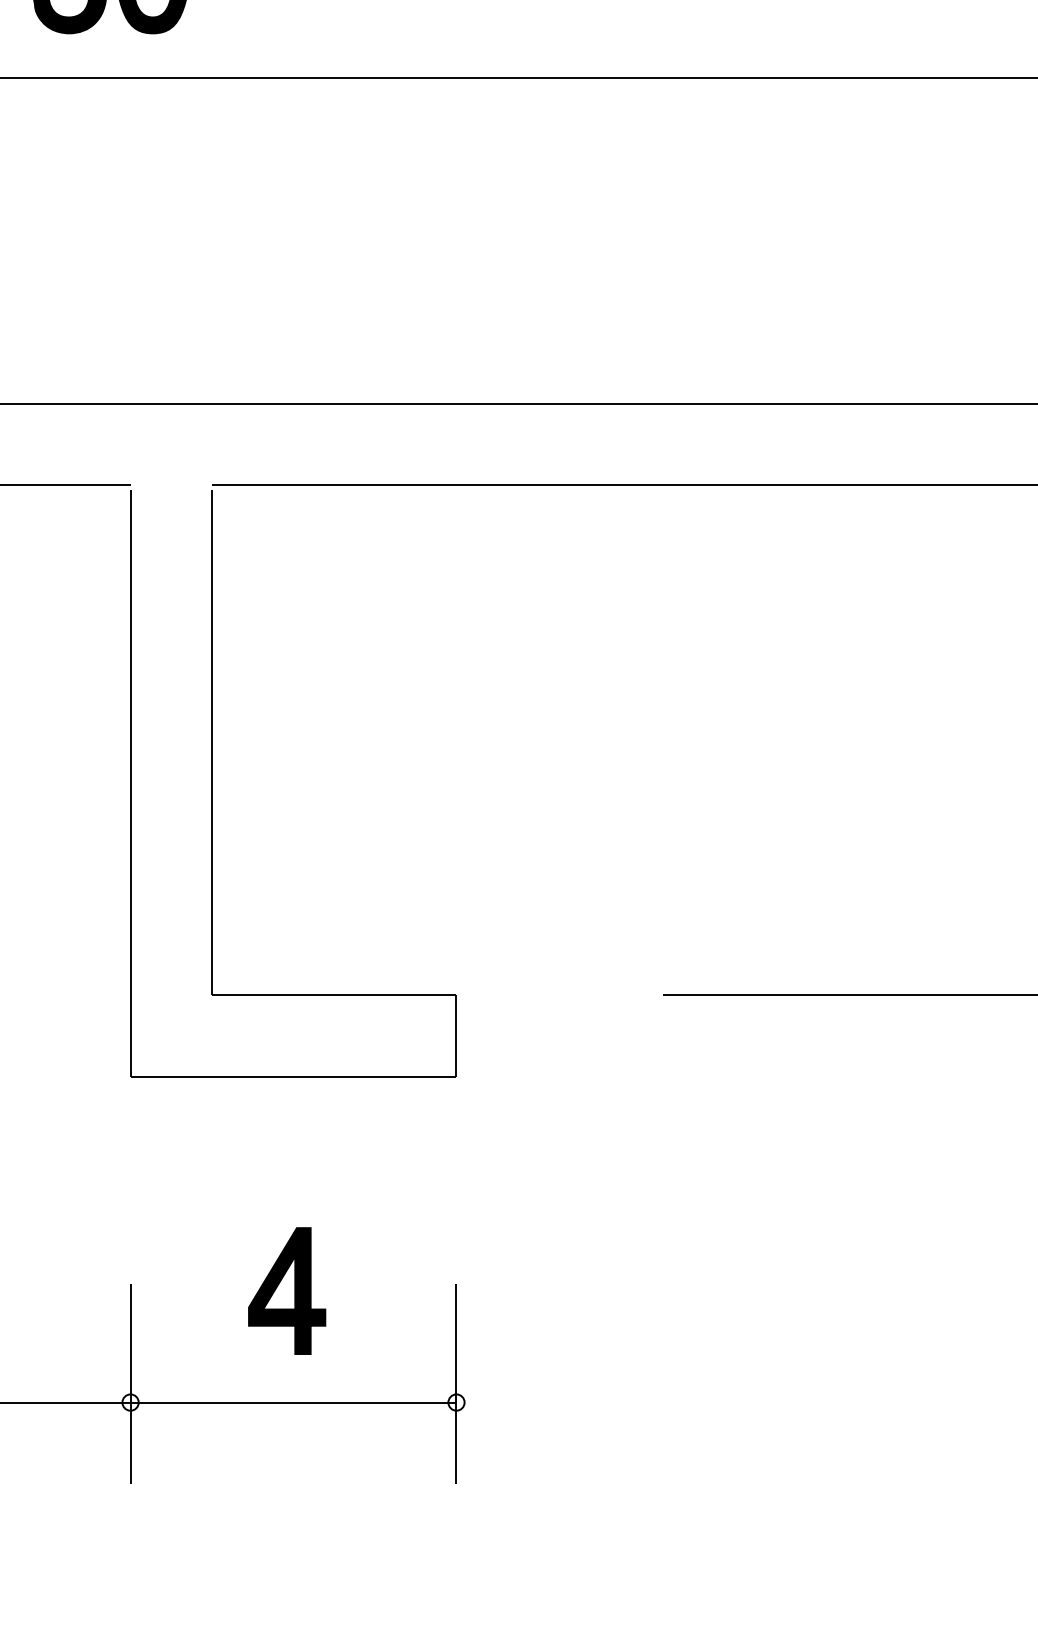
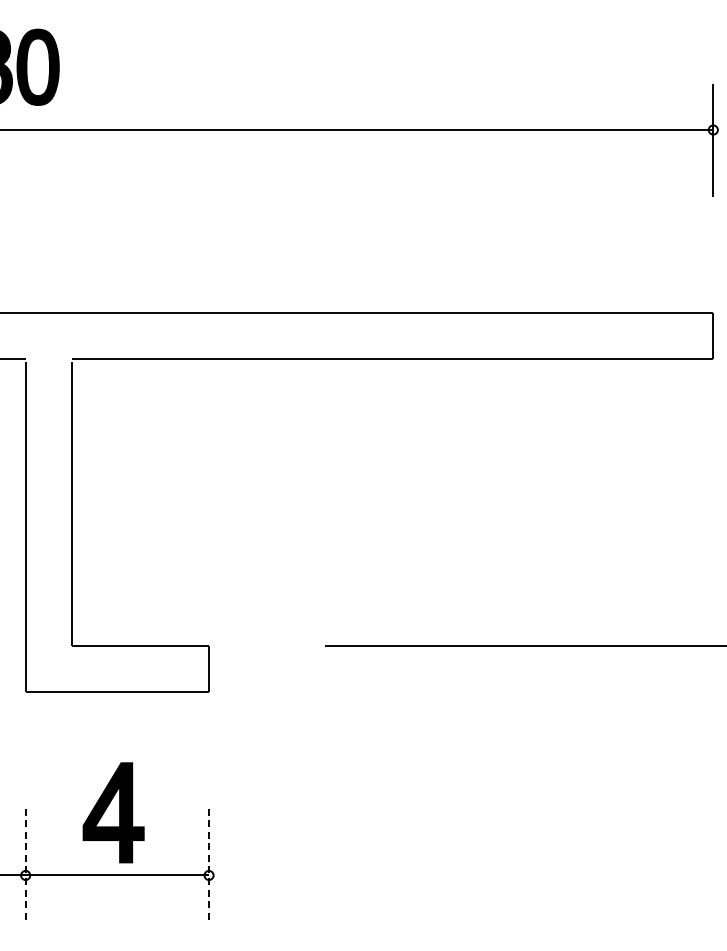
part: (286, 1290) -> (113, 812), size x1.4
line: (130, 1384) -> (25, 865), solid -> dashed
line: (457, 1384) -> (209, 865), solid -> dashed

